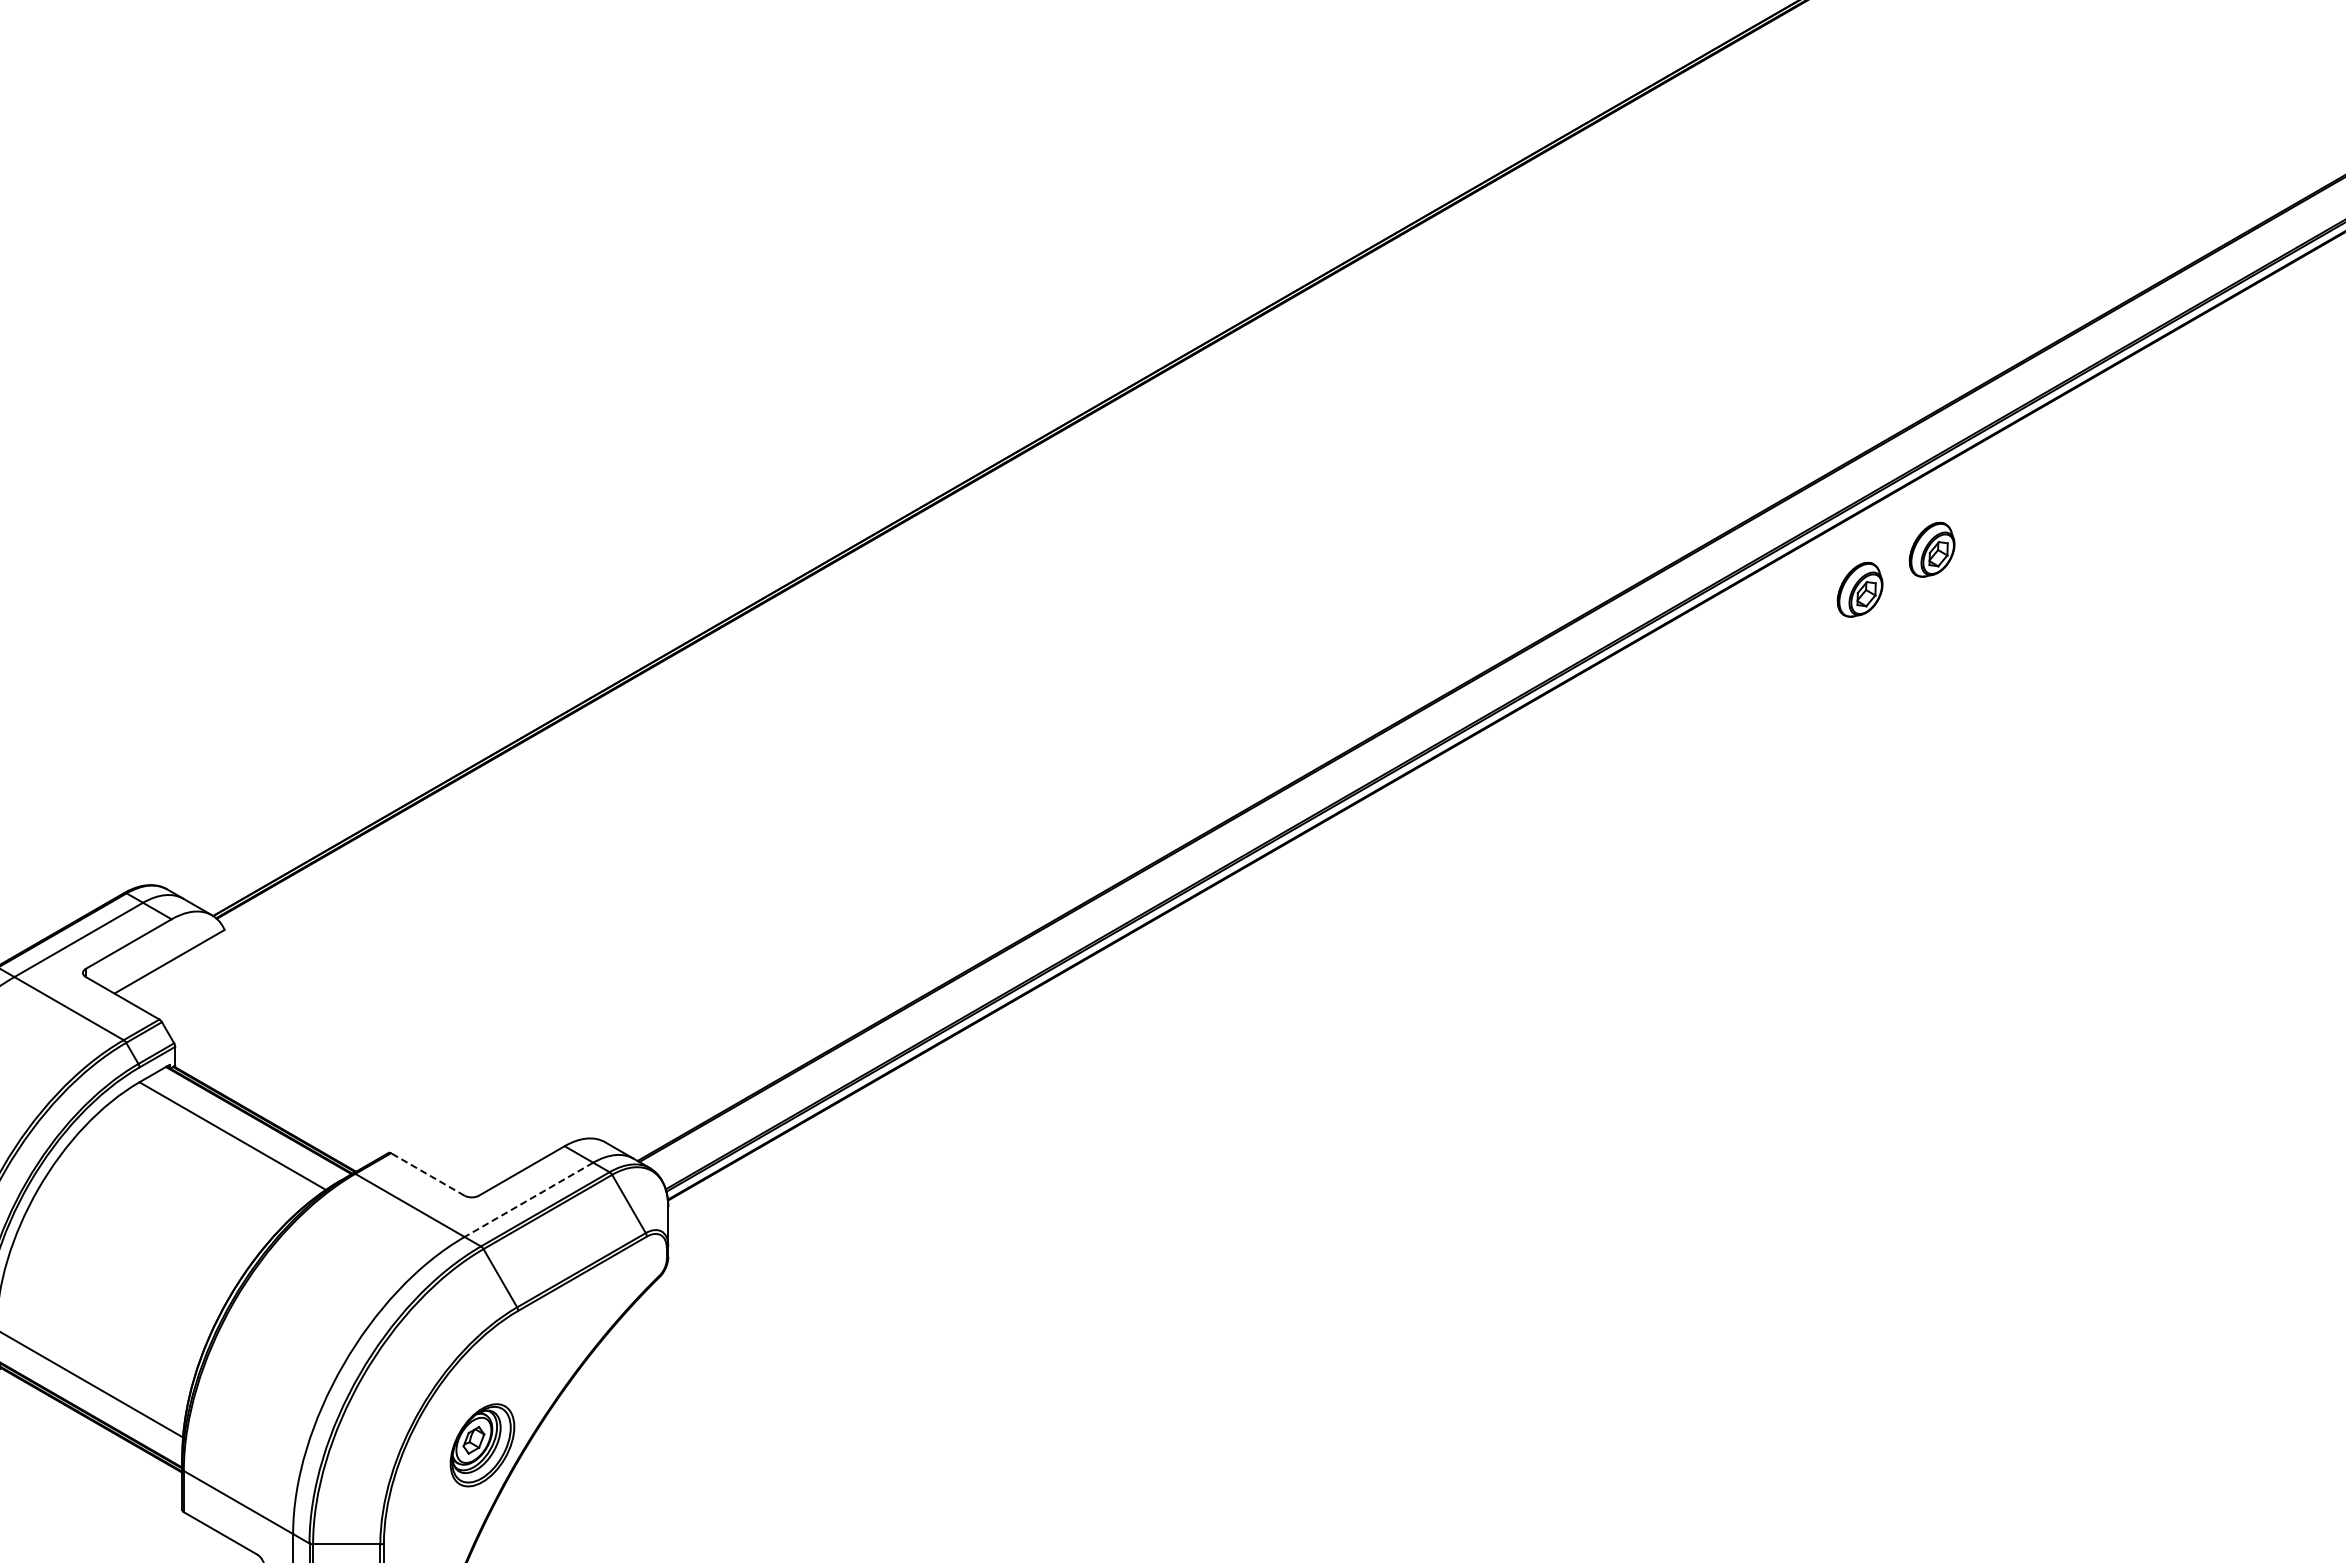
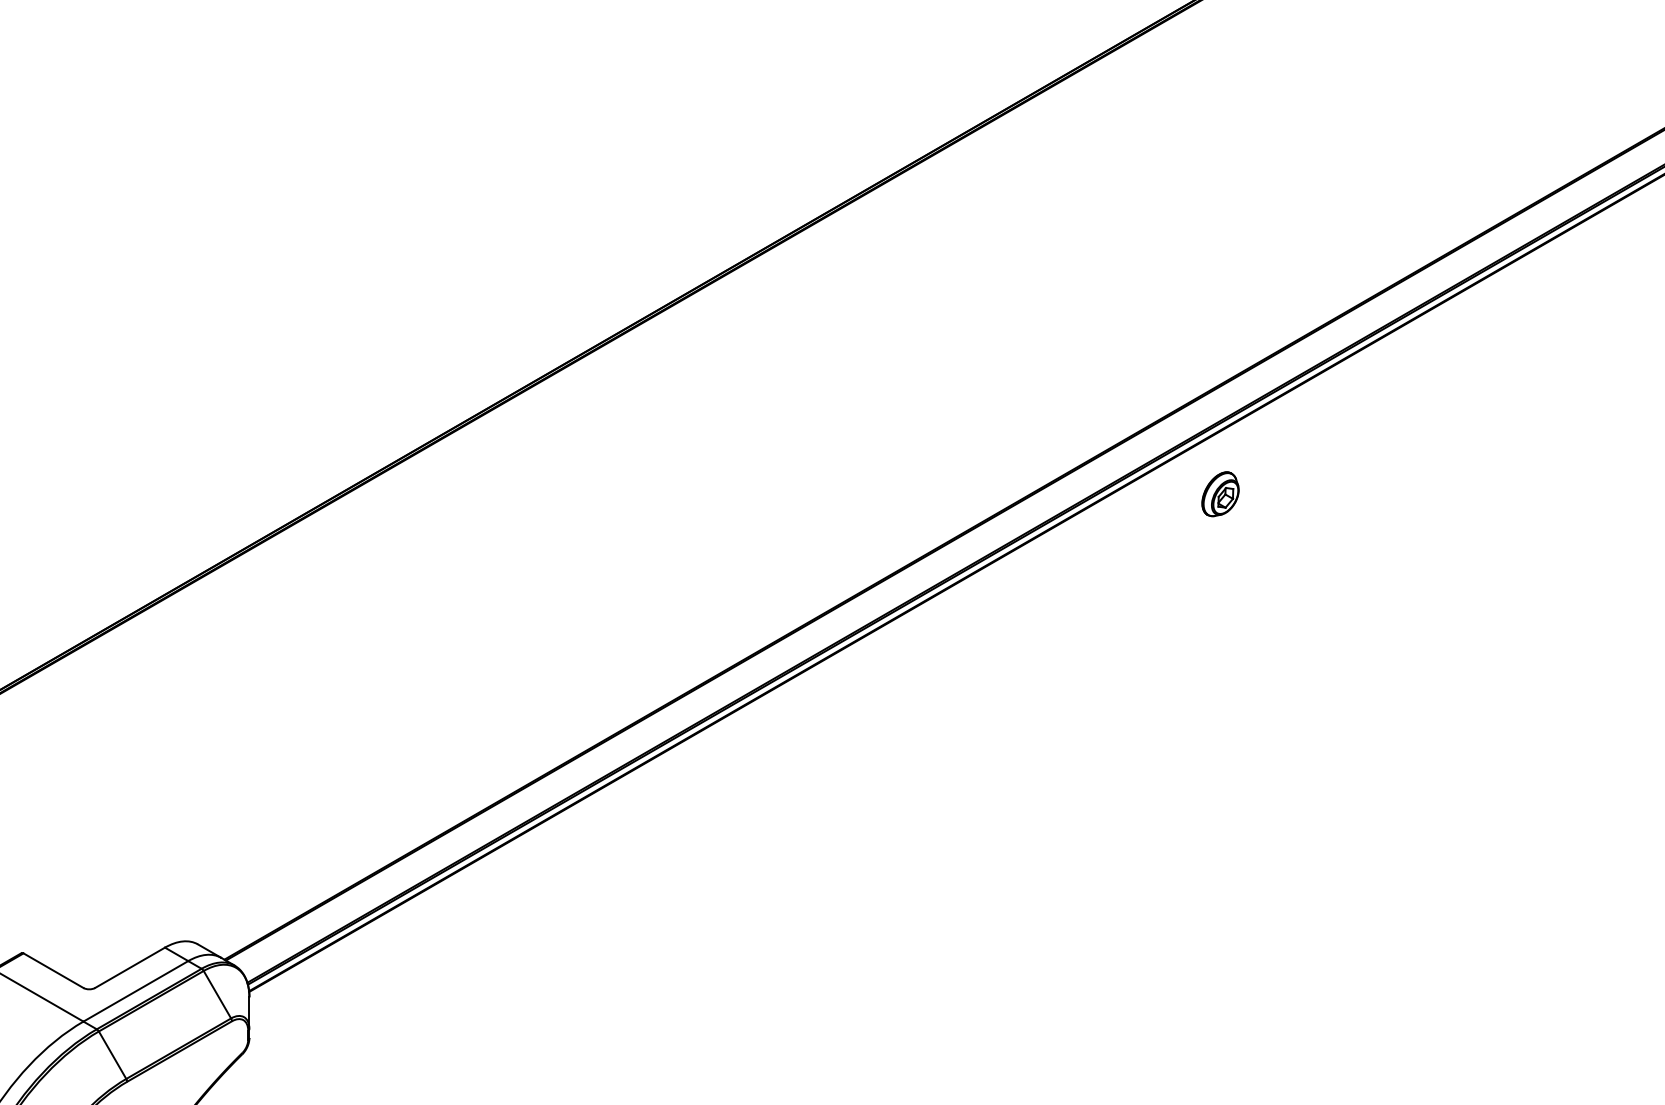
part: (1931, 549) -> (1278, 461), removed
line: (427, 1174) -> (53, 970), dashed -> solid
line: (528, 1200) -> (135, 991), dashed -> solid

